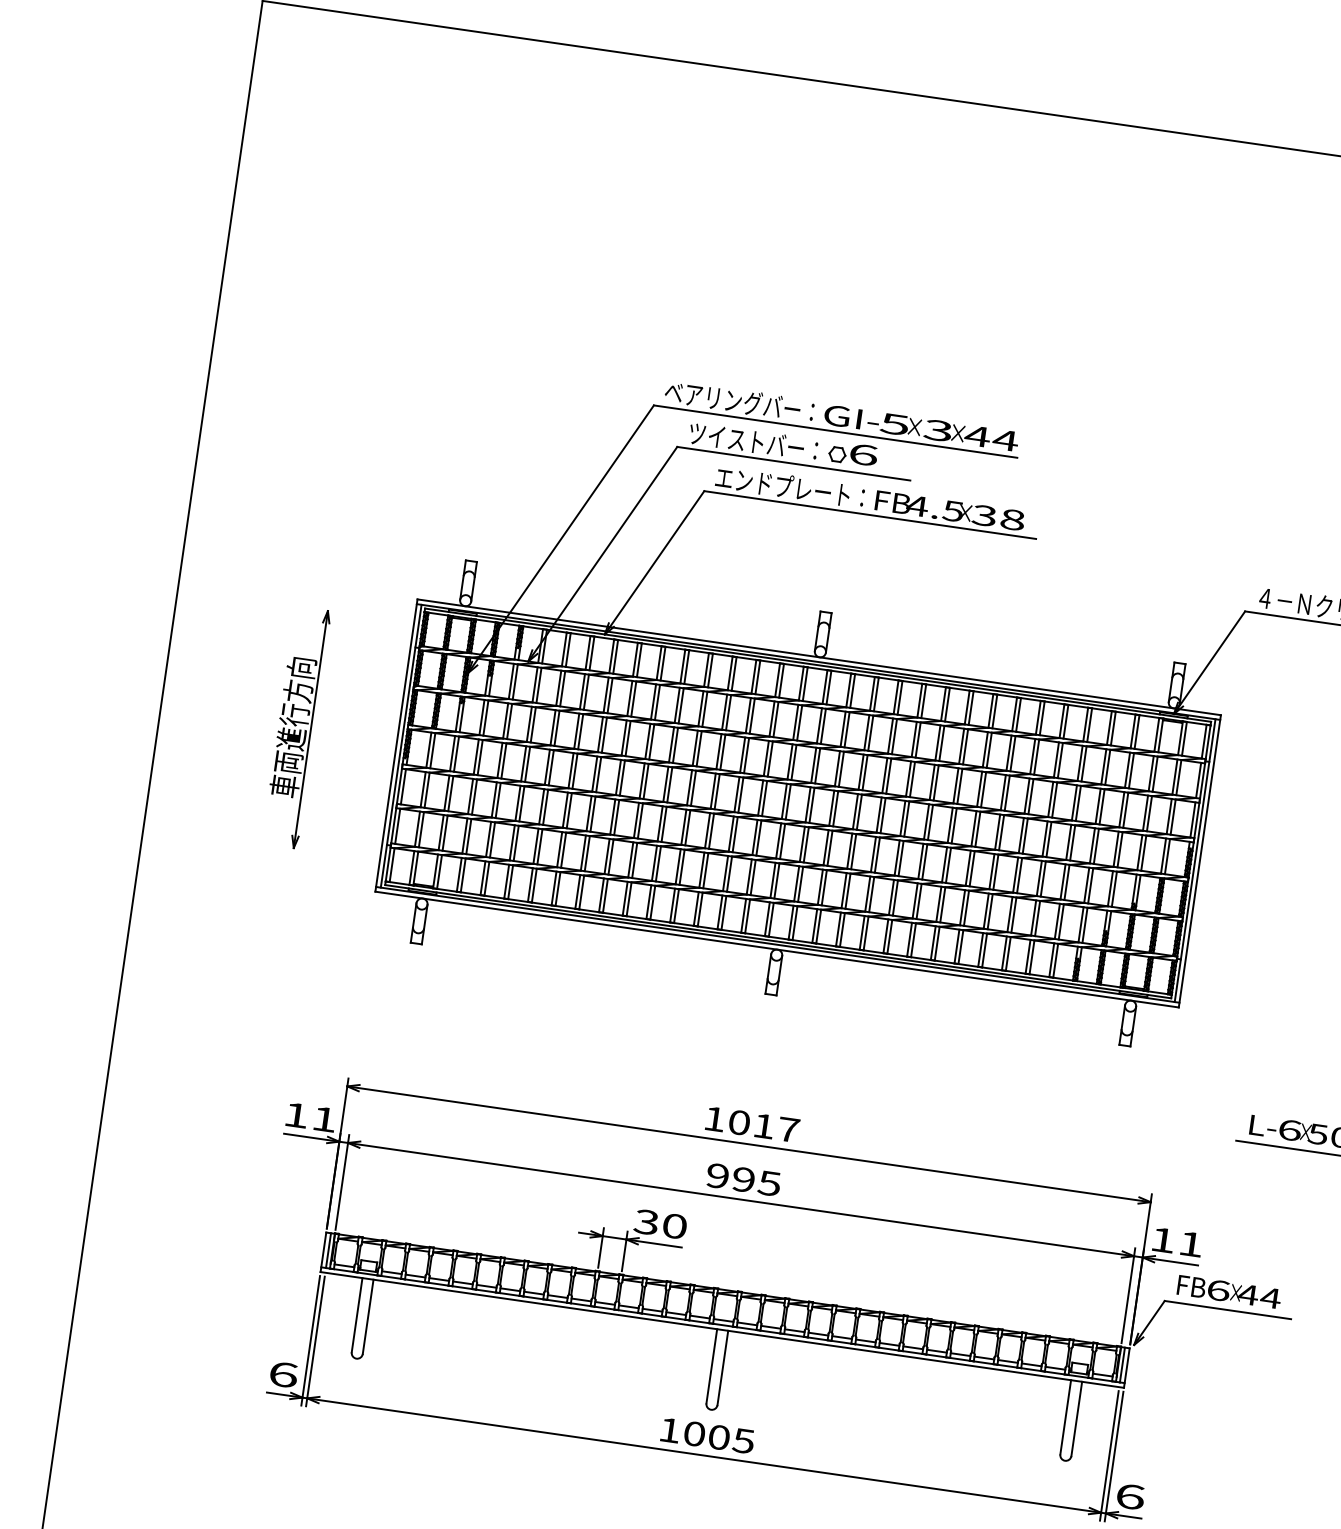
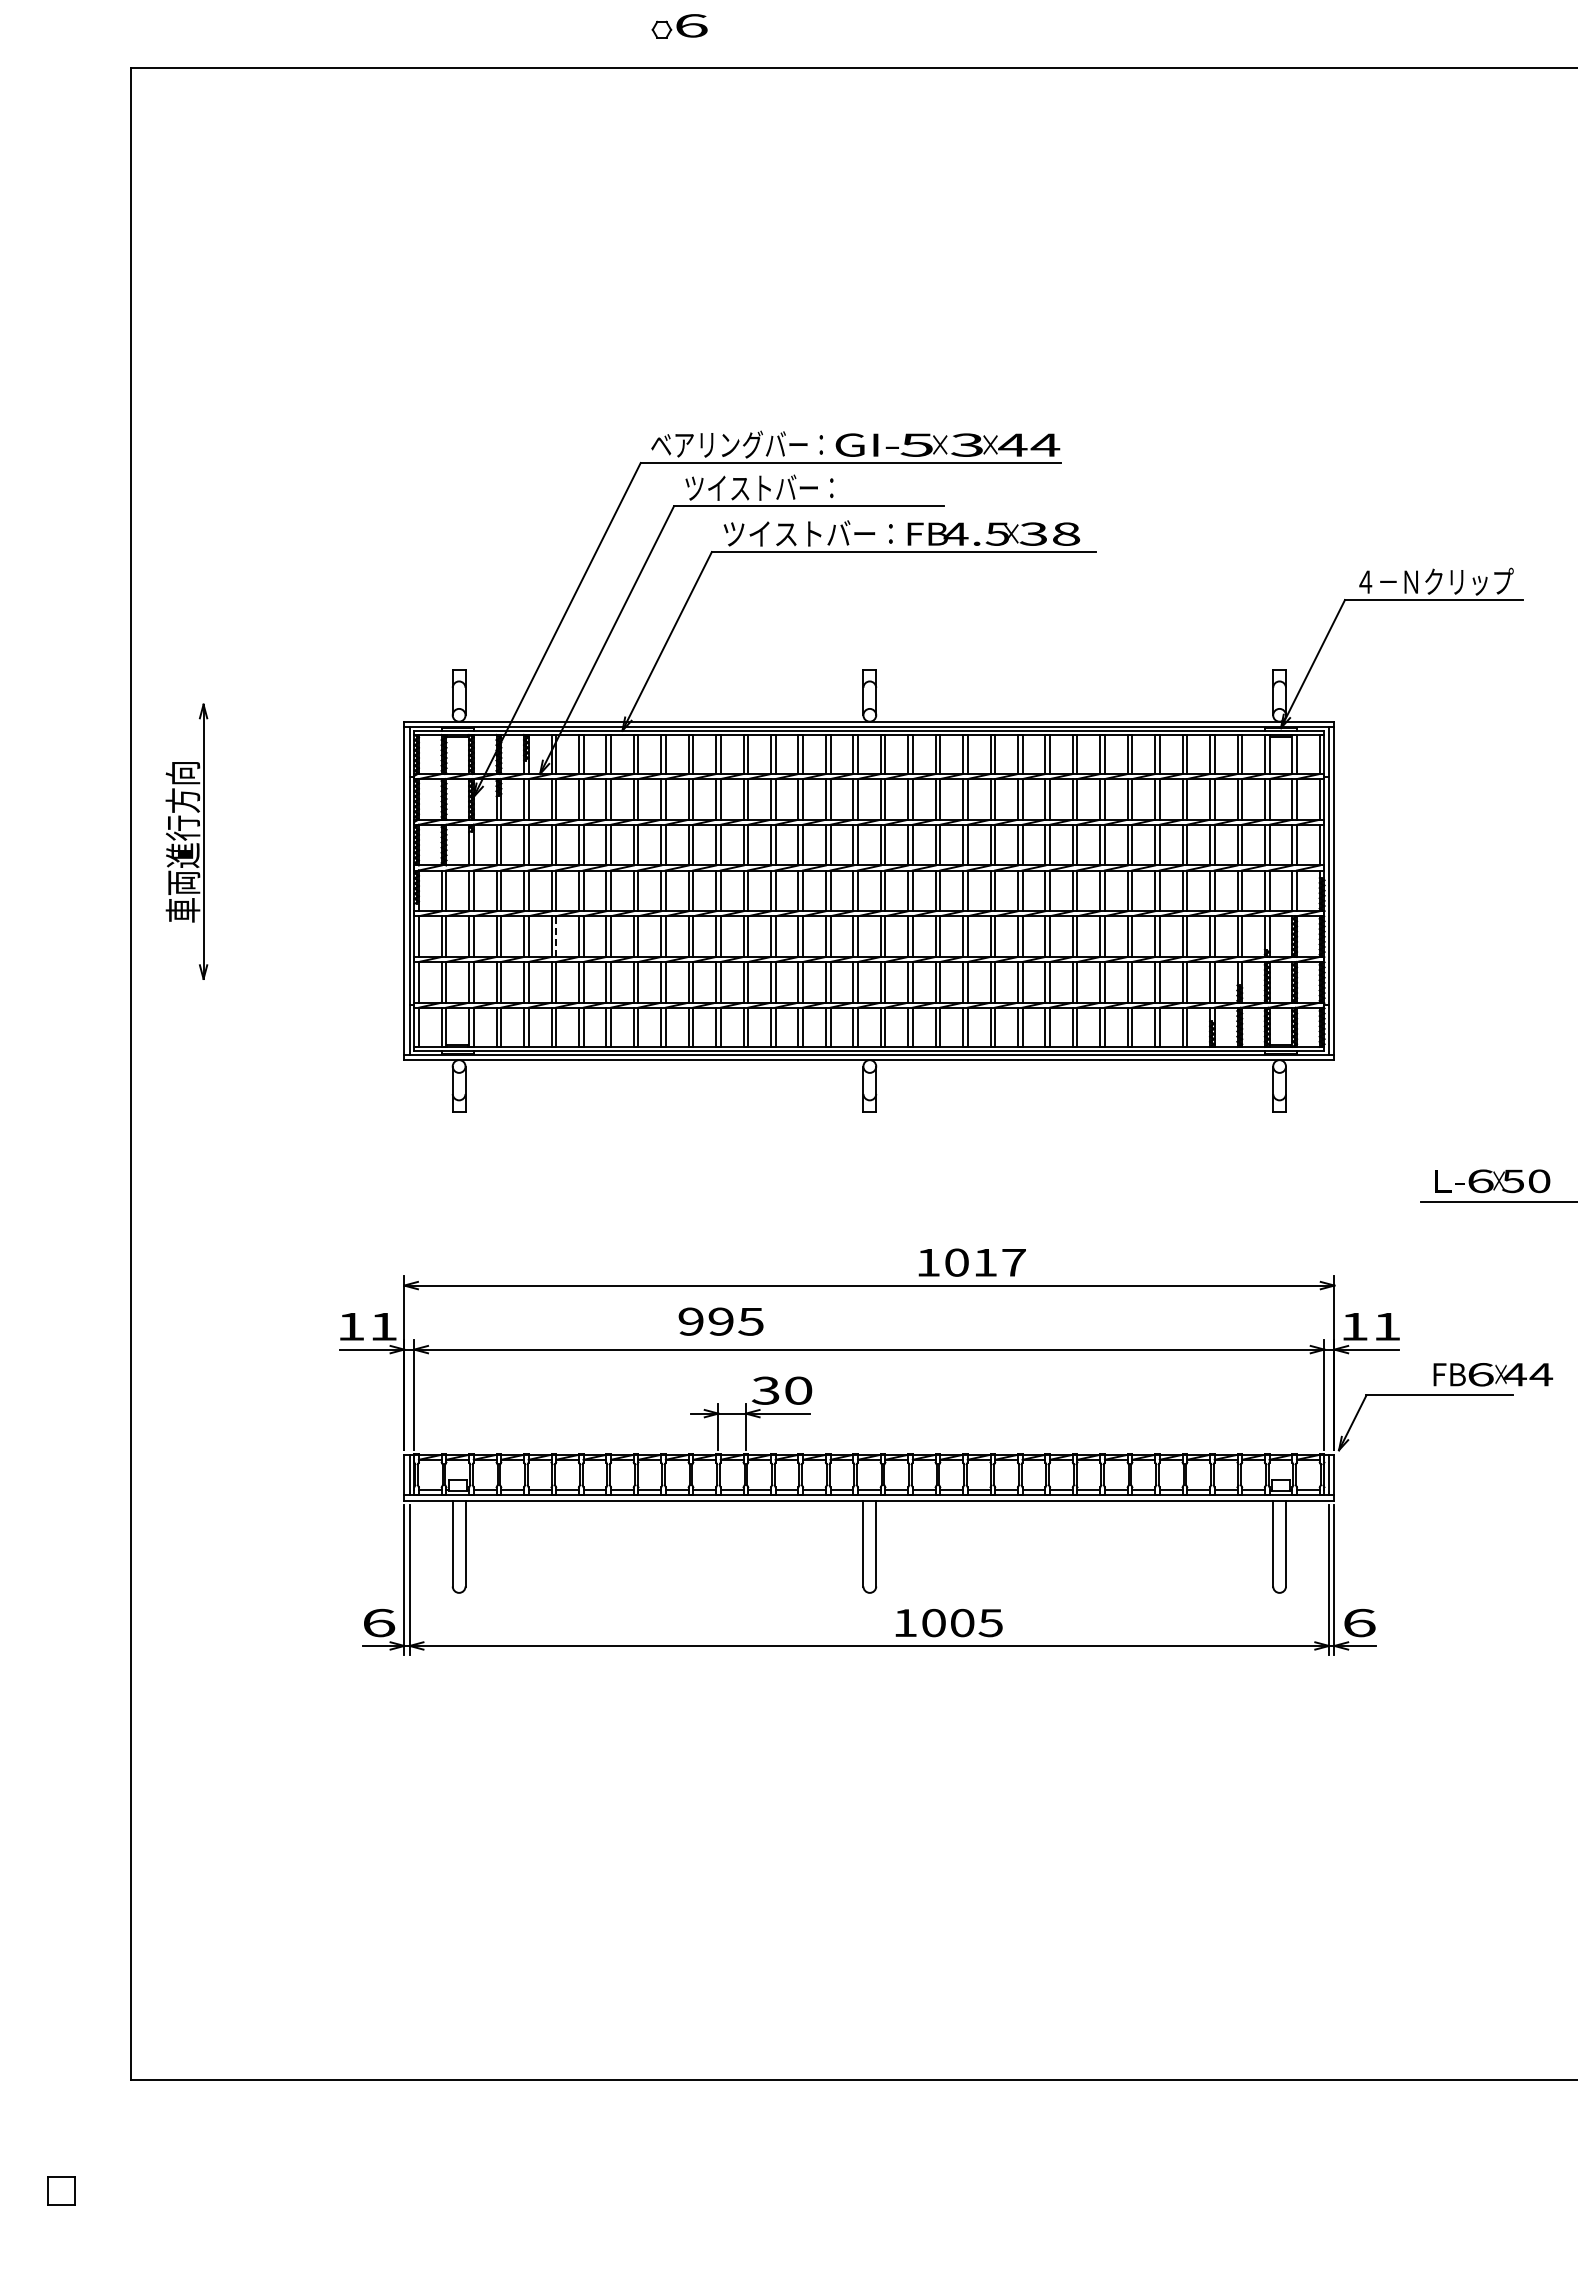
part: (853, 453) -> (679, 26), moved
text: (790, 486) -> (808, 532), エンドプレート： -> ツイストバー：
part: (296, 727) -> (186, 841), moved
line: (522, 803) -> (556, 936), solid -> dashed
text: (752, 1124) -> (971, 1262), moved
text: (743, 1179) -> (720, 1321), moved
text: (1229, 1291) -> (1493, 1374), moved
text: (707, 1436) -> (948, 1623), moved

